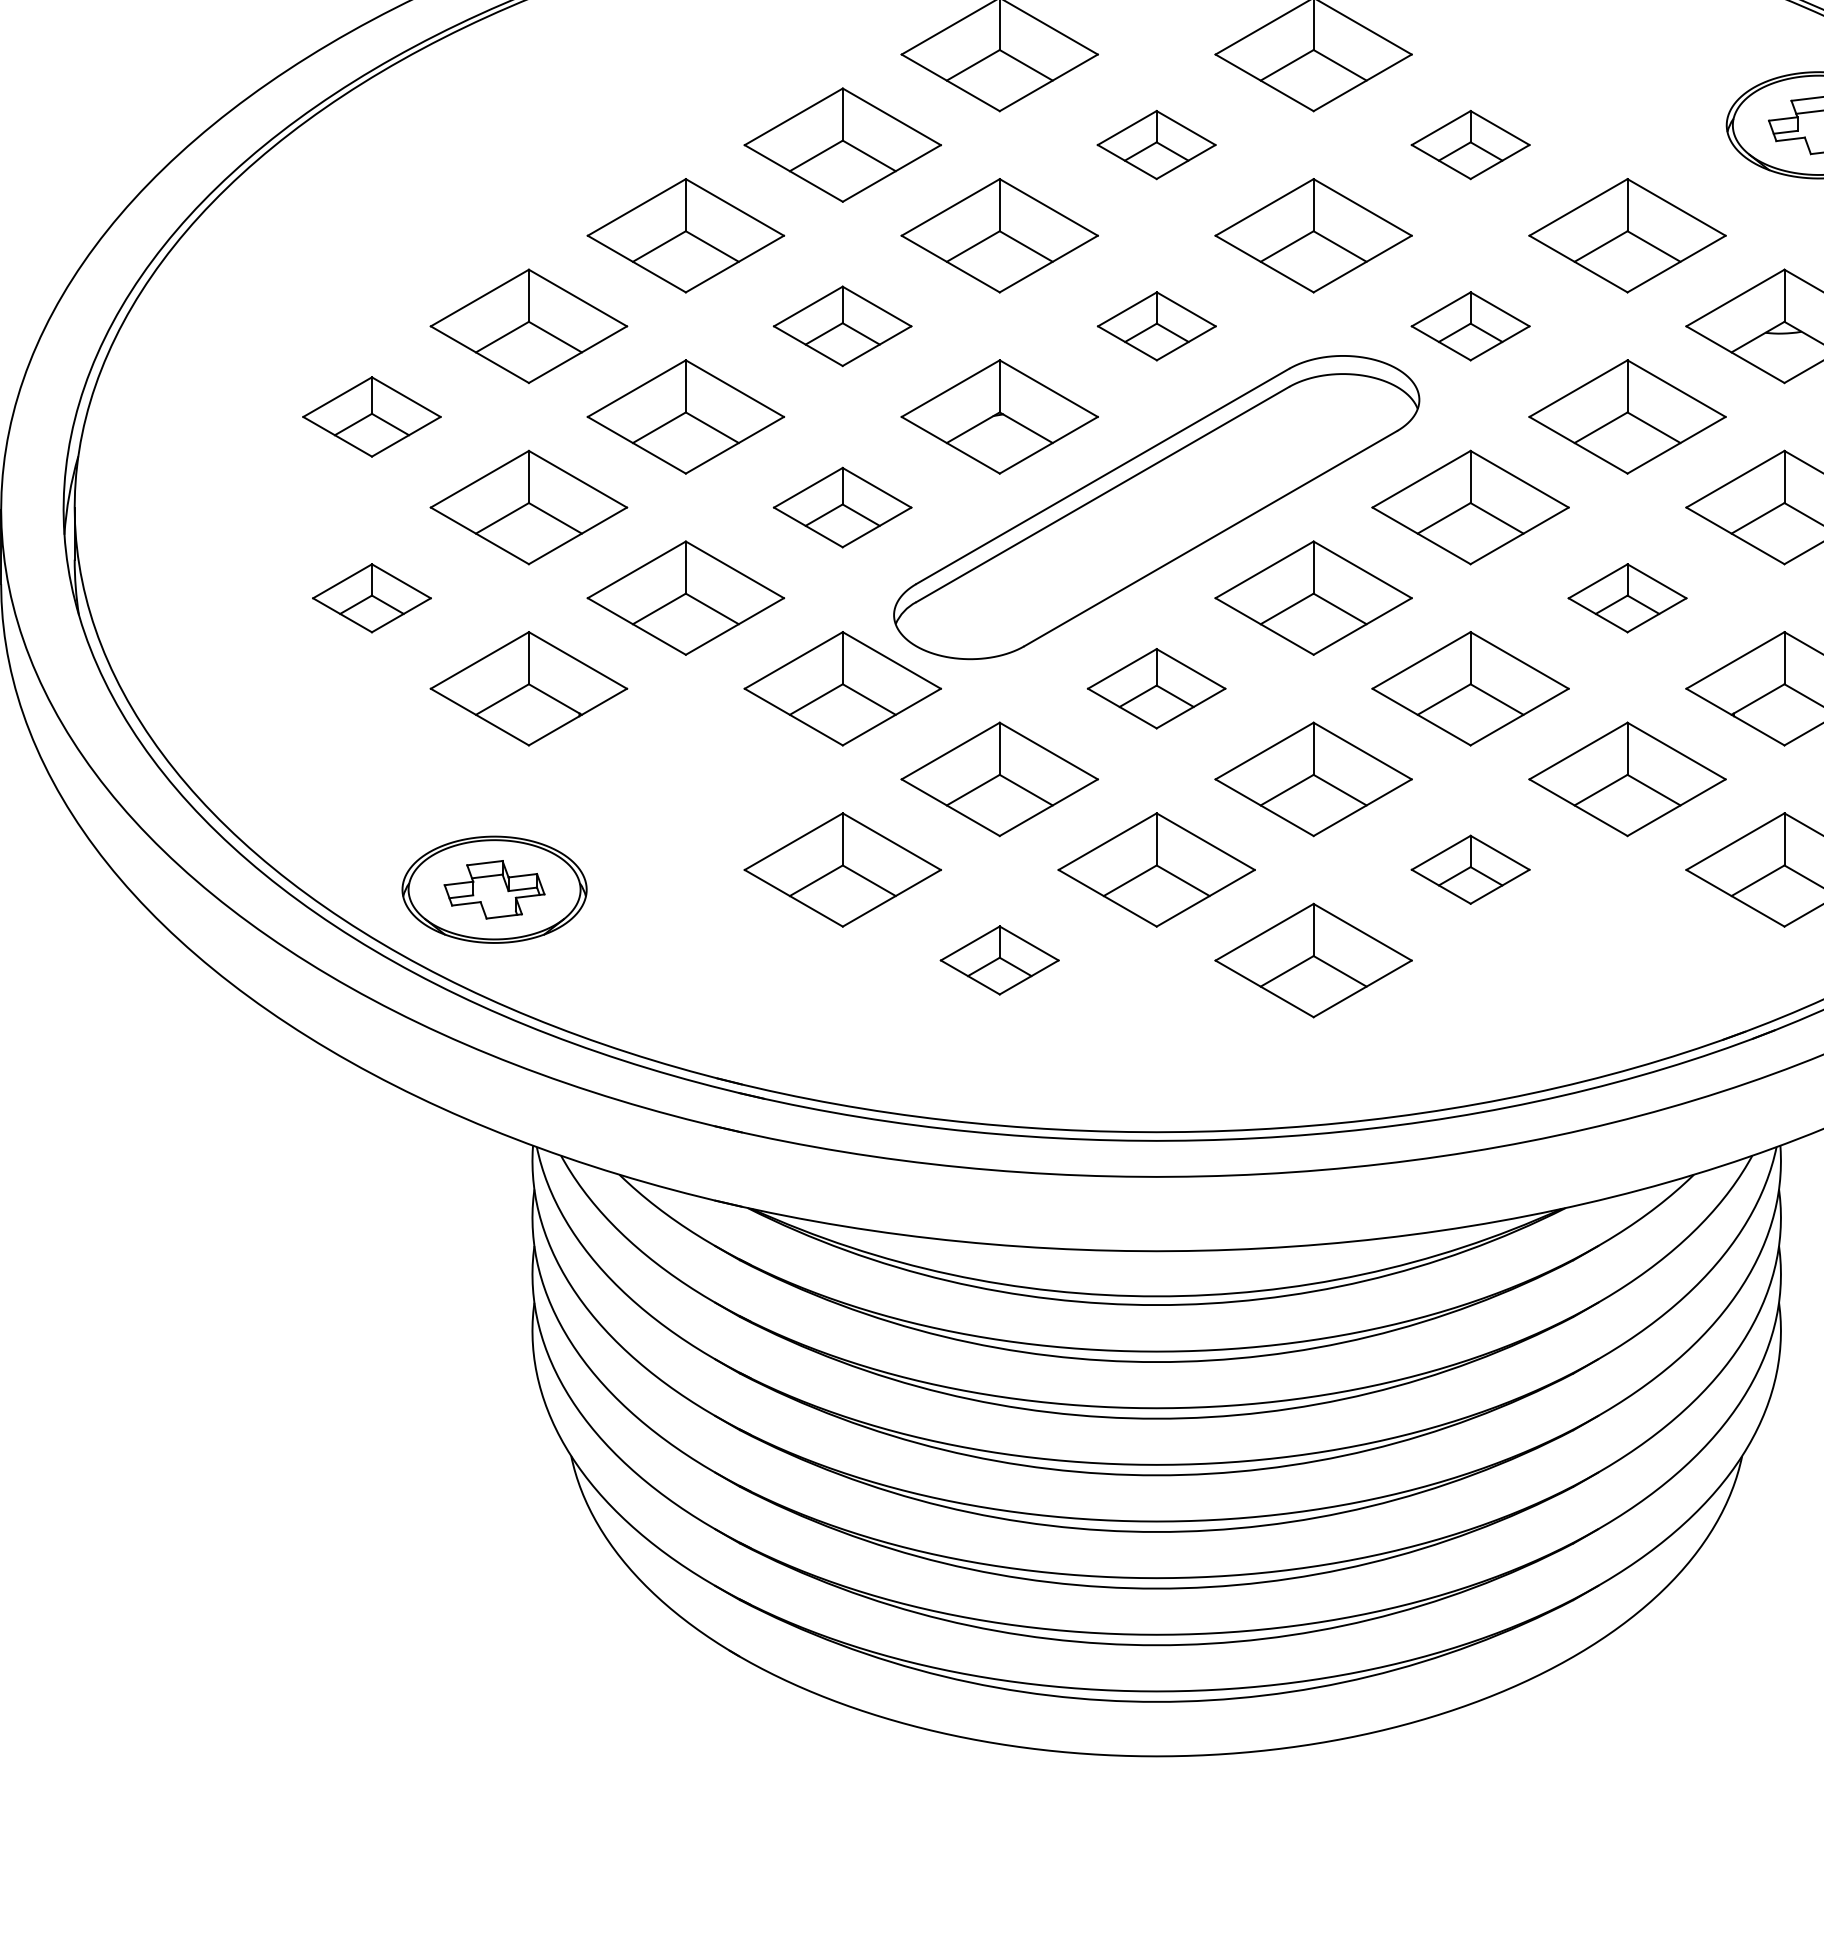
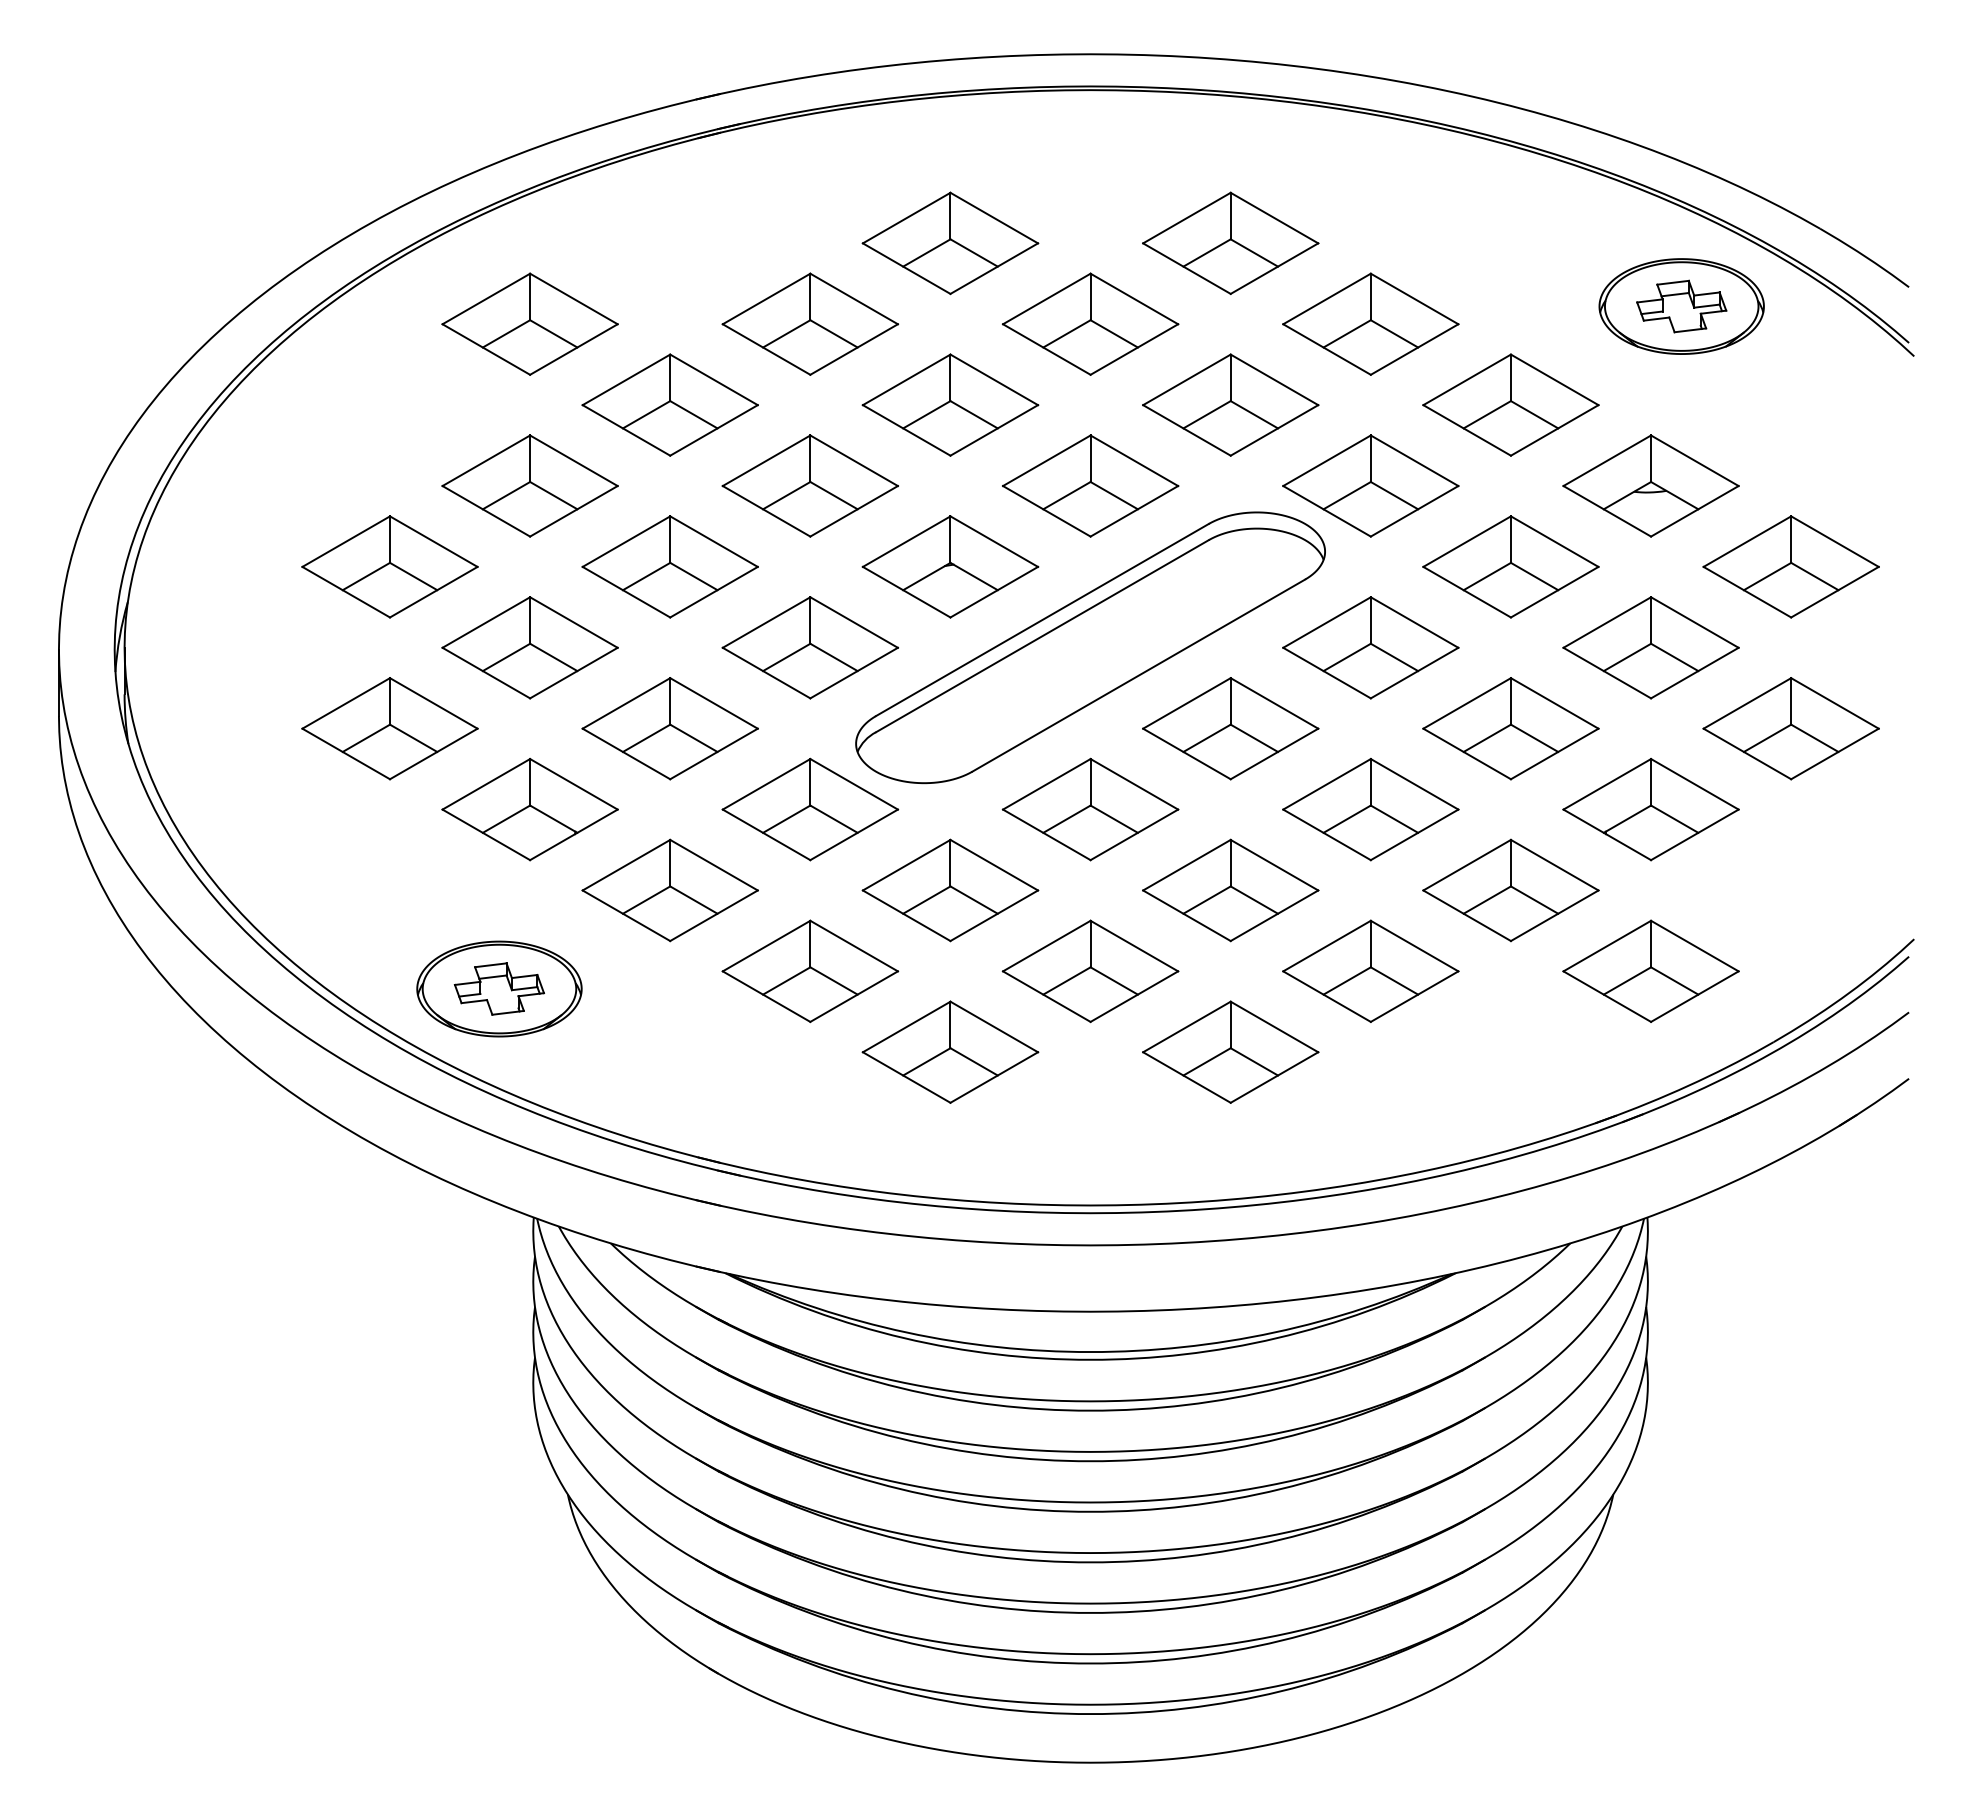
part: (528, 144) -> (529, 323), added
part: (1156, 144) -> (1090, 323), size x1.67
part: (1470, 144) -> (1370, 323), size x1.67
part: (841, 325) -> (809, 485), size x1.43
part: (1156, 325) -> (1090, 485), size x1.67
part: (1470, 325) -> (1370, 485), size x1.67
part: (371, 416) -> (389, 566), size x1.43
part: (841, 507) -> (809, 647), size x1.43
part: (371, 597) -> (389, 728), size x1.67
part: (1627, 597) -> (1510, 728), size x1.67
part: (1156, 688) -> (1090, 809), size x1.43
part: (685, 779) -> (669, 890), added
part: (1470, 869) -> (1370, 970), size x1.67
part: (999, 959) -> (950, 1051), size x1.67

